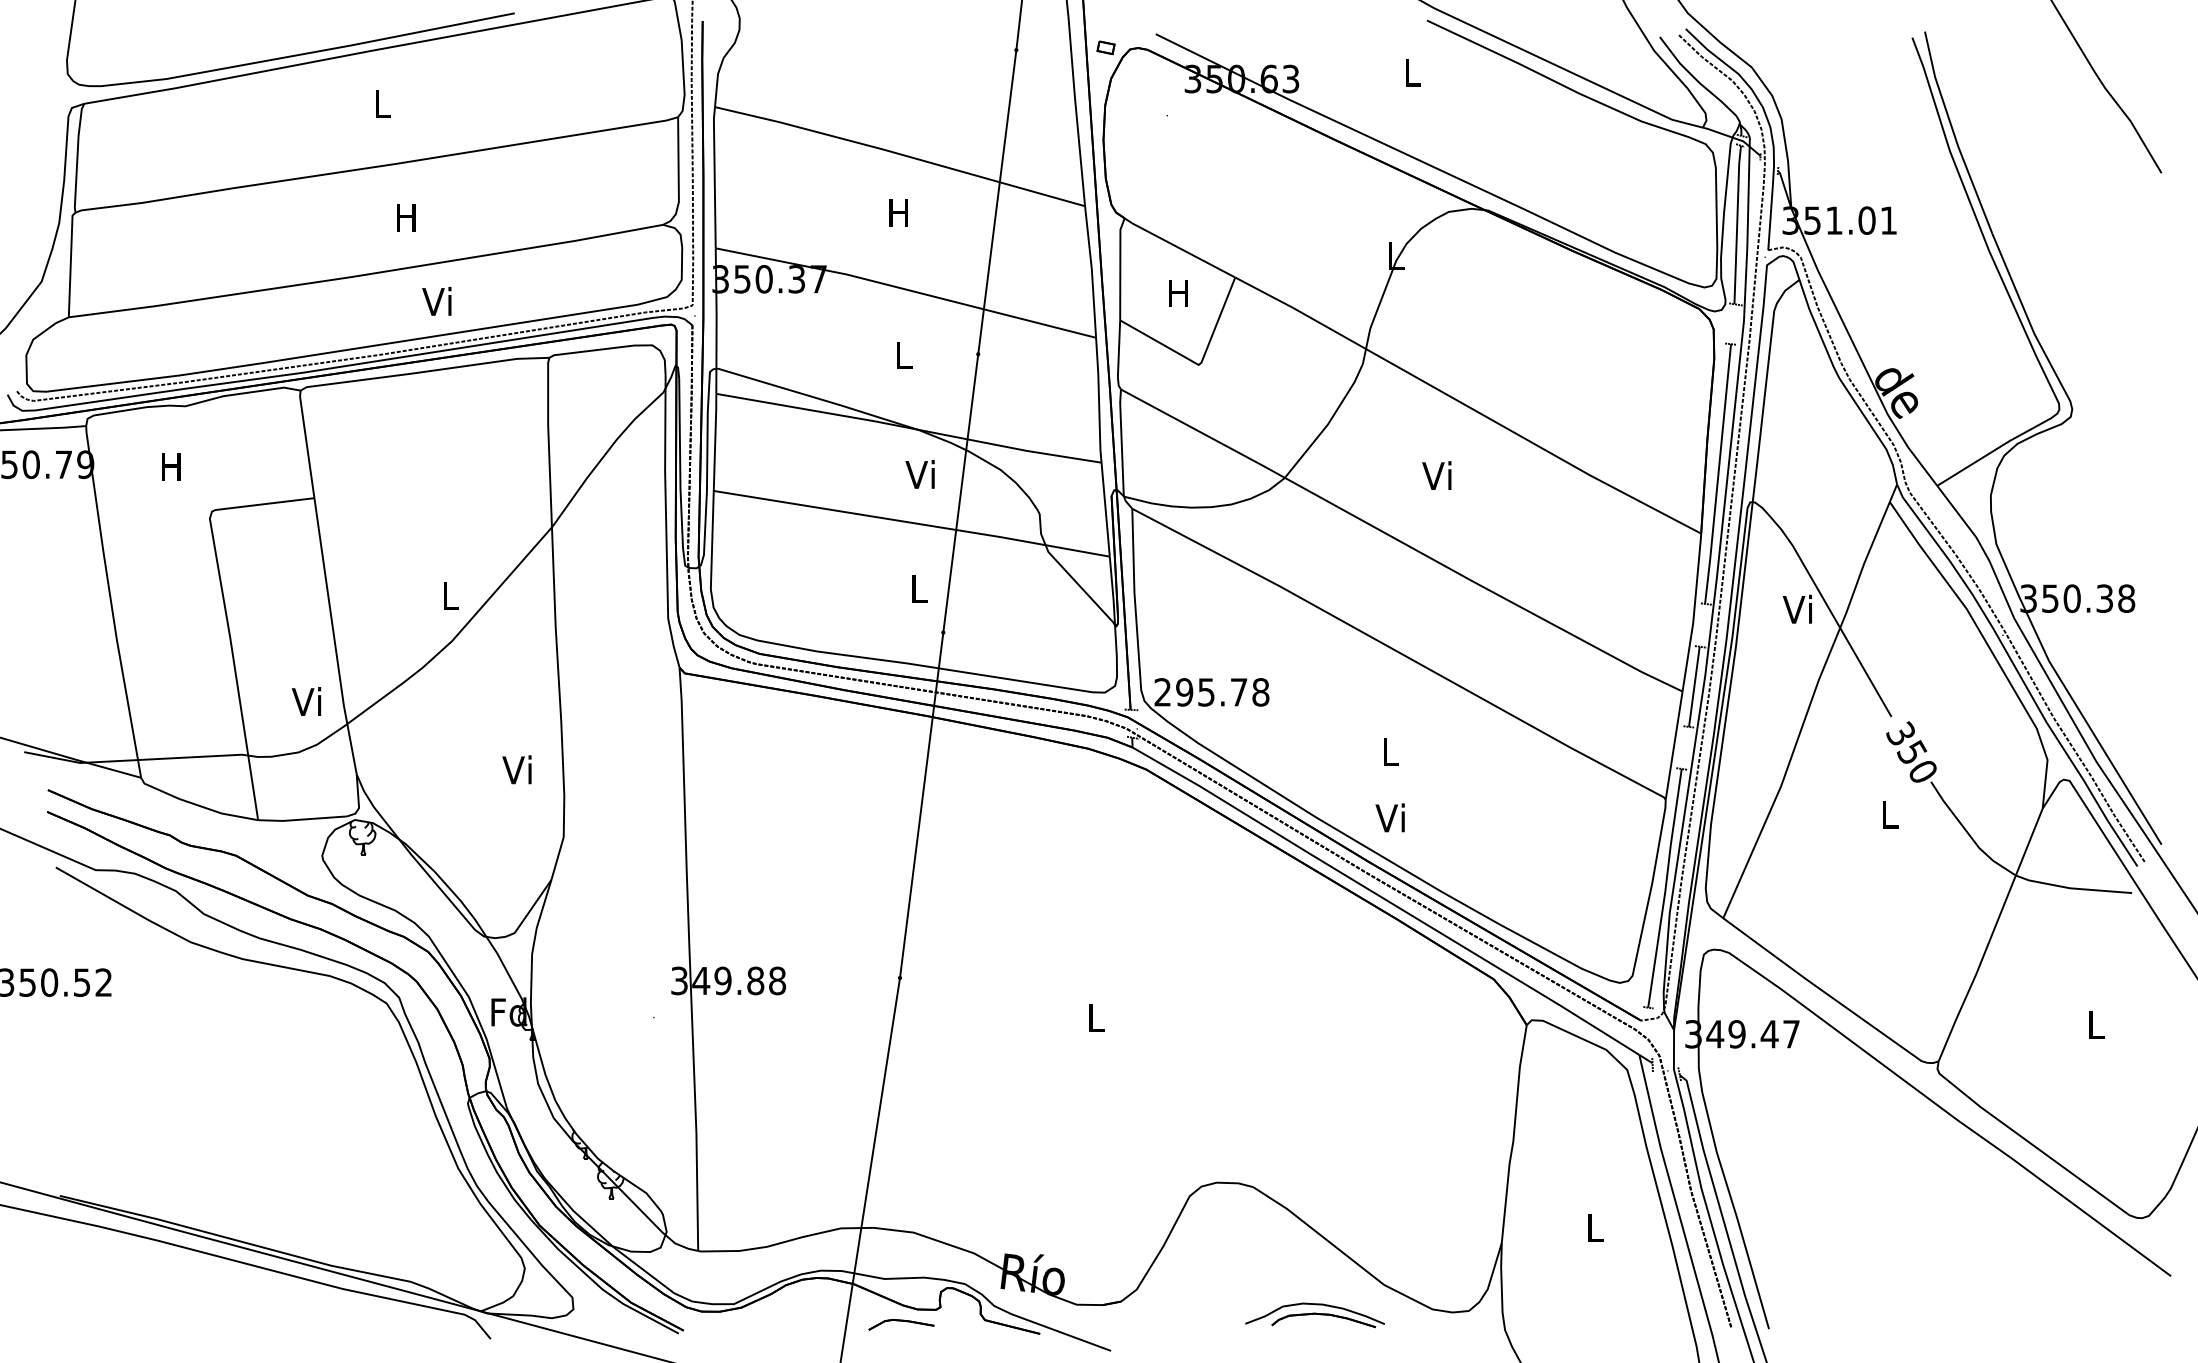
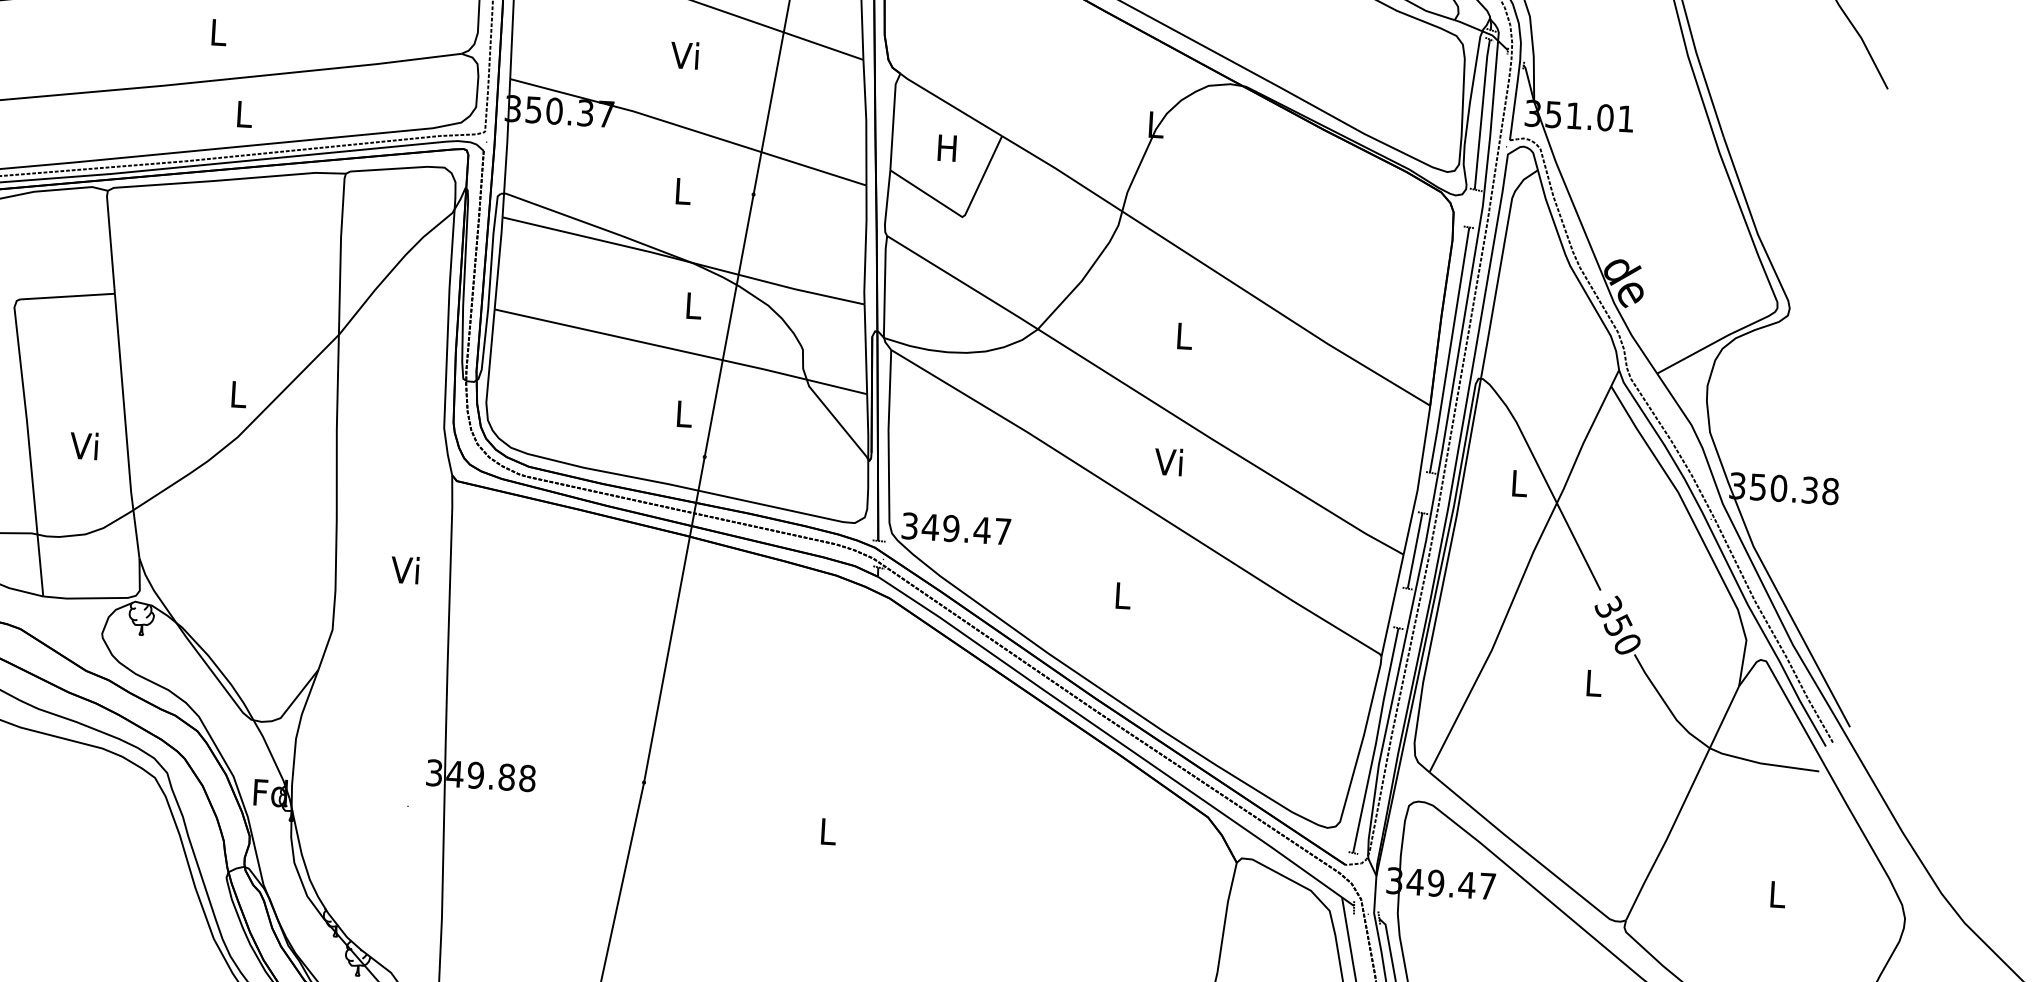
text: (896, 212) -> (683, 55), H -> Vi
text: (406, 217) -> (218, 32), H -> L
text: (436, 301) -> (241, 113), Vi -> L
text: (919, 474) -> (691, 305), Vi -> L
text: (1436, 475) -> (1182, 335), Vi -> L
text: (1796, 608) -> (1516, 482), Vi -> L
text: (1211, 692) -> (956, 528), 295.78 -> 349.47
text: (306, 701) -> (84, 445), moved
text: (516, 769) -> (404, 569), moved
text: (1389, 817) -> (1167, 461), moved

